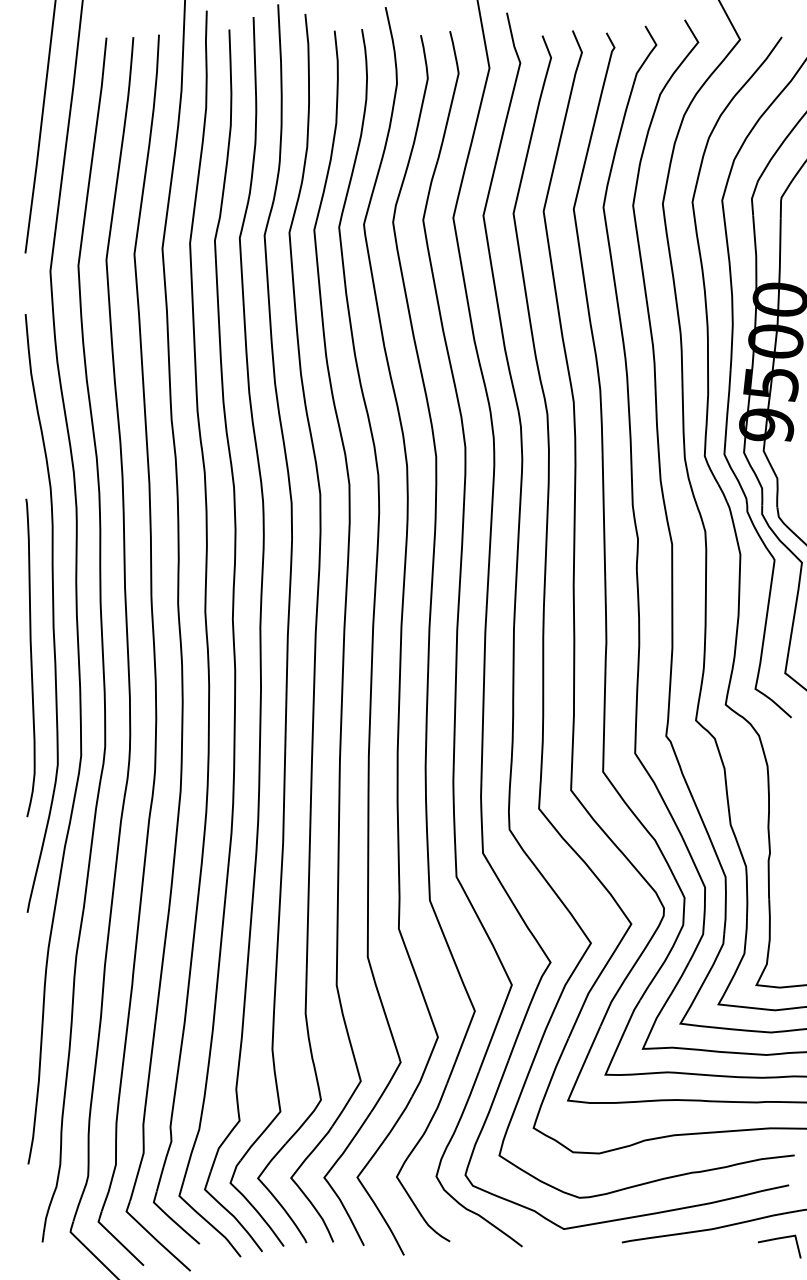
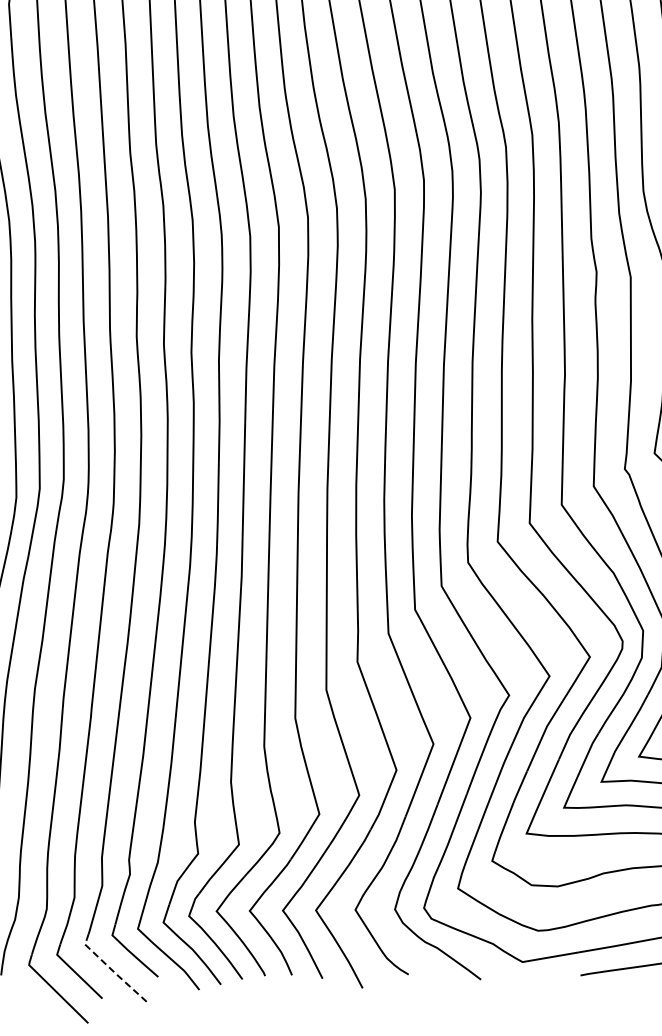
line: (154, 1238) -> (113, 971), solid -> dashed

